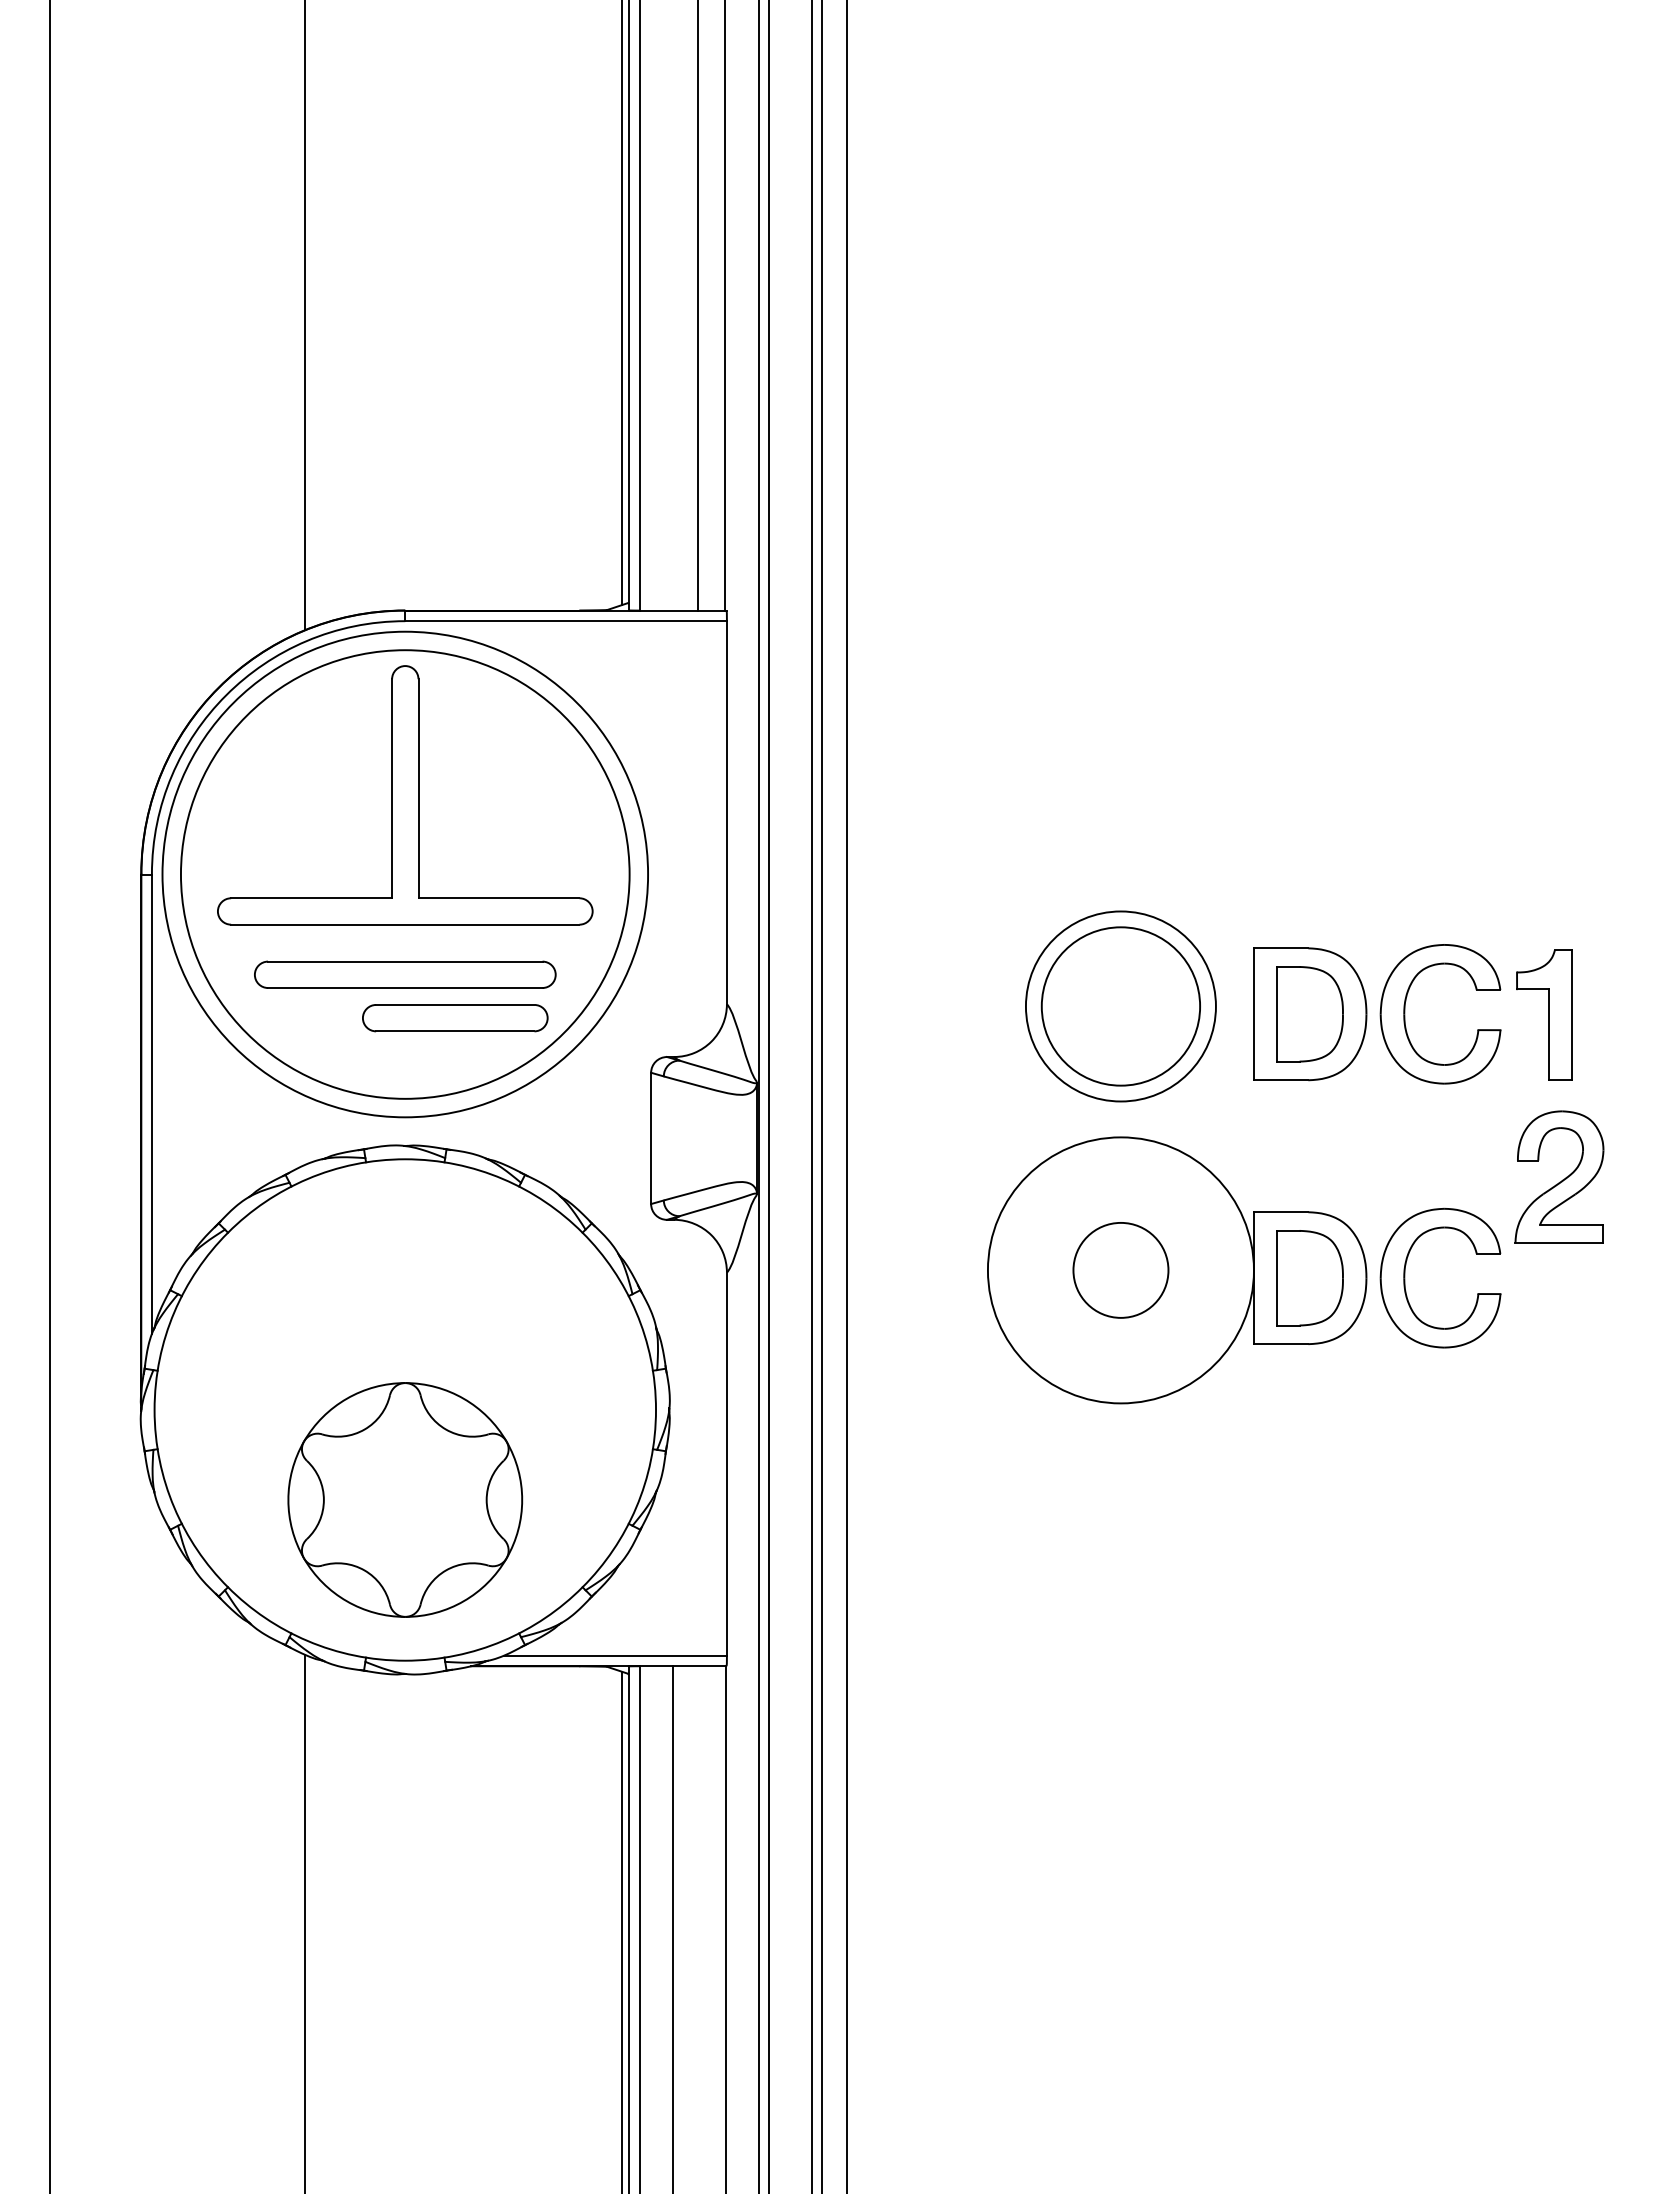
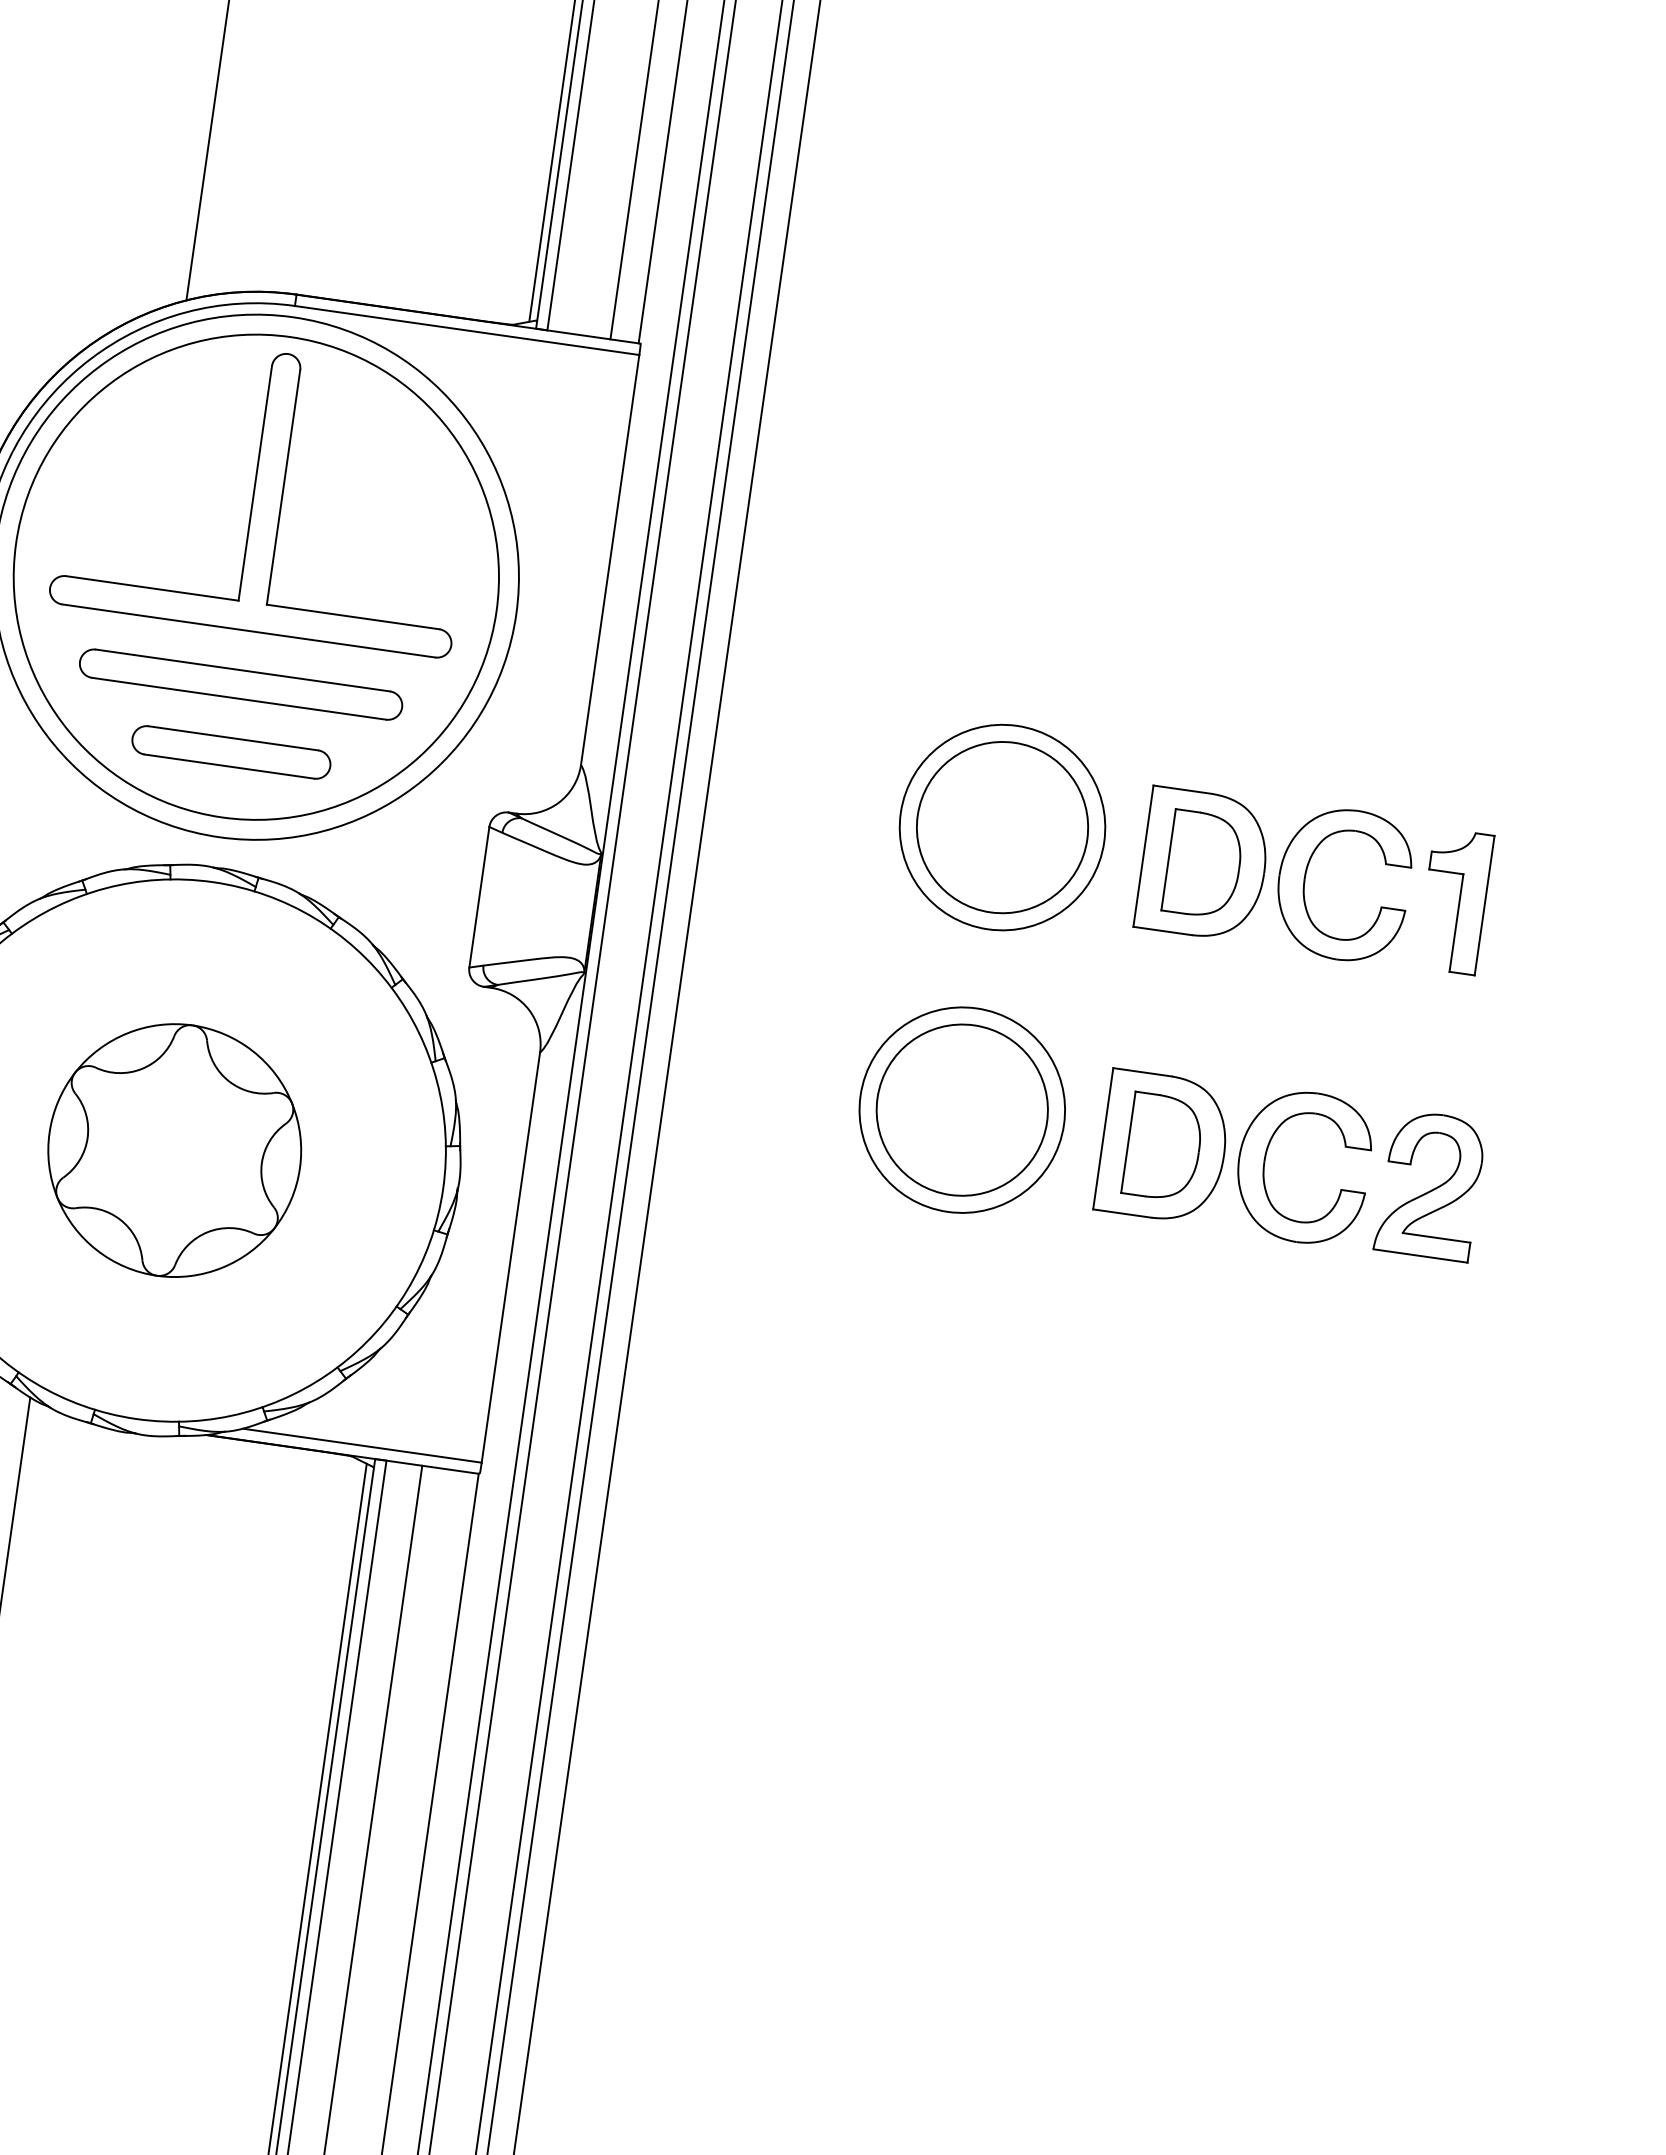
part: (455, 1018) -> (231, 752), moved
part: (1559, 1176) -> (1430, 1184), moved
circle: (1120, 1270) -> (961, 1110), size x0.71
circle: (1120, 1270) -> (961, 1110), size x1.67
part: (405, 1499) -> (175, 1150), moved

